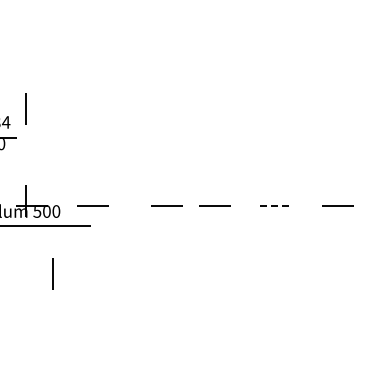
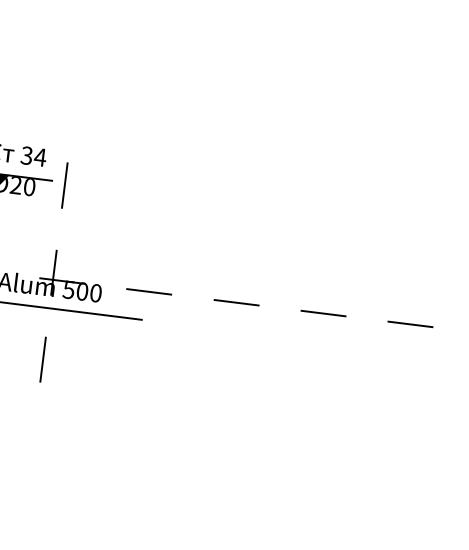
line: (25, 108) -> (64, 185), moved
line: (166, 205) -> (235, 301), moved
line: (276, 205) -> (410, 323), dashed -> solid
line: (52, 273) -> (43, 358), moved

